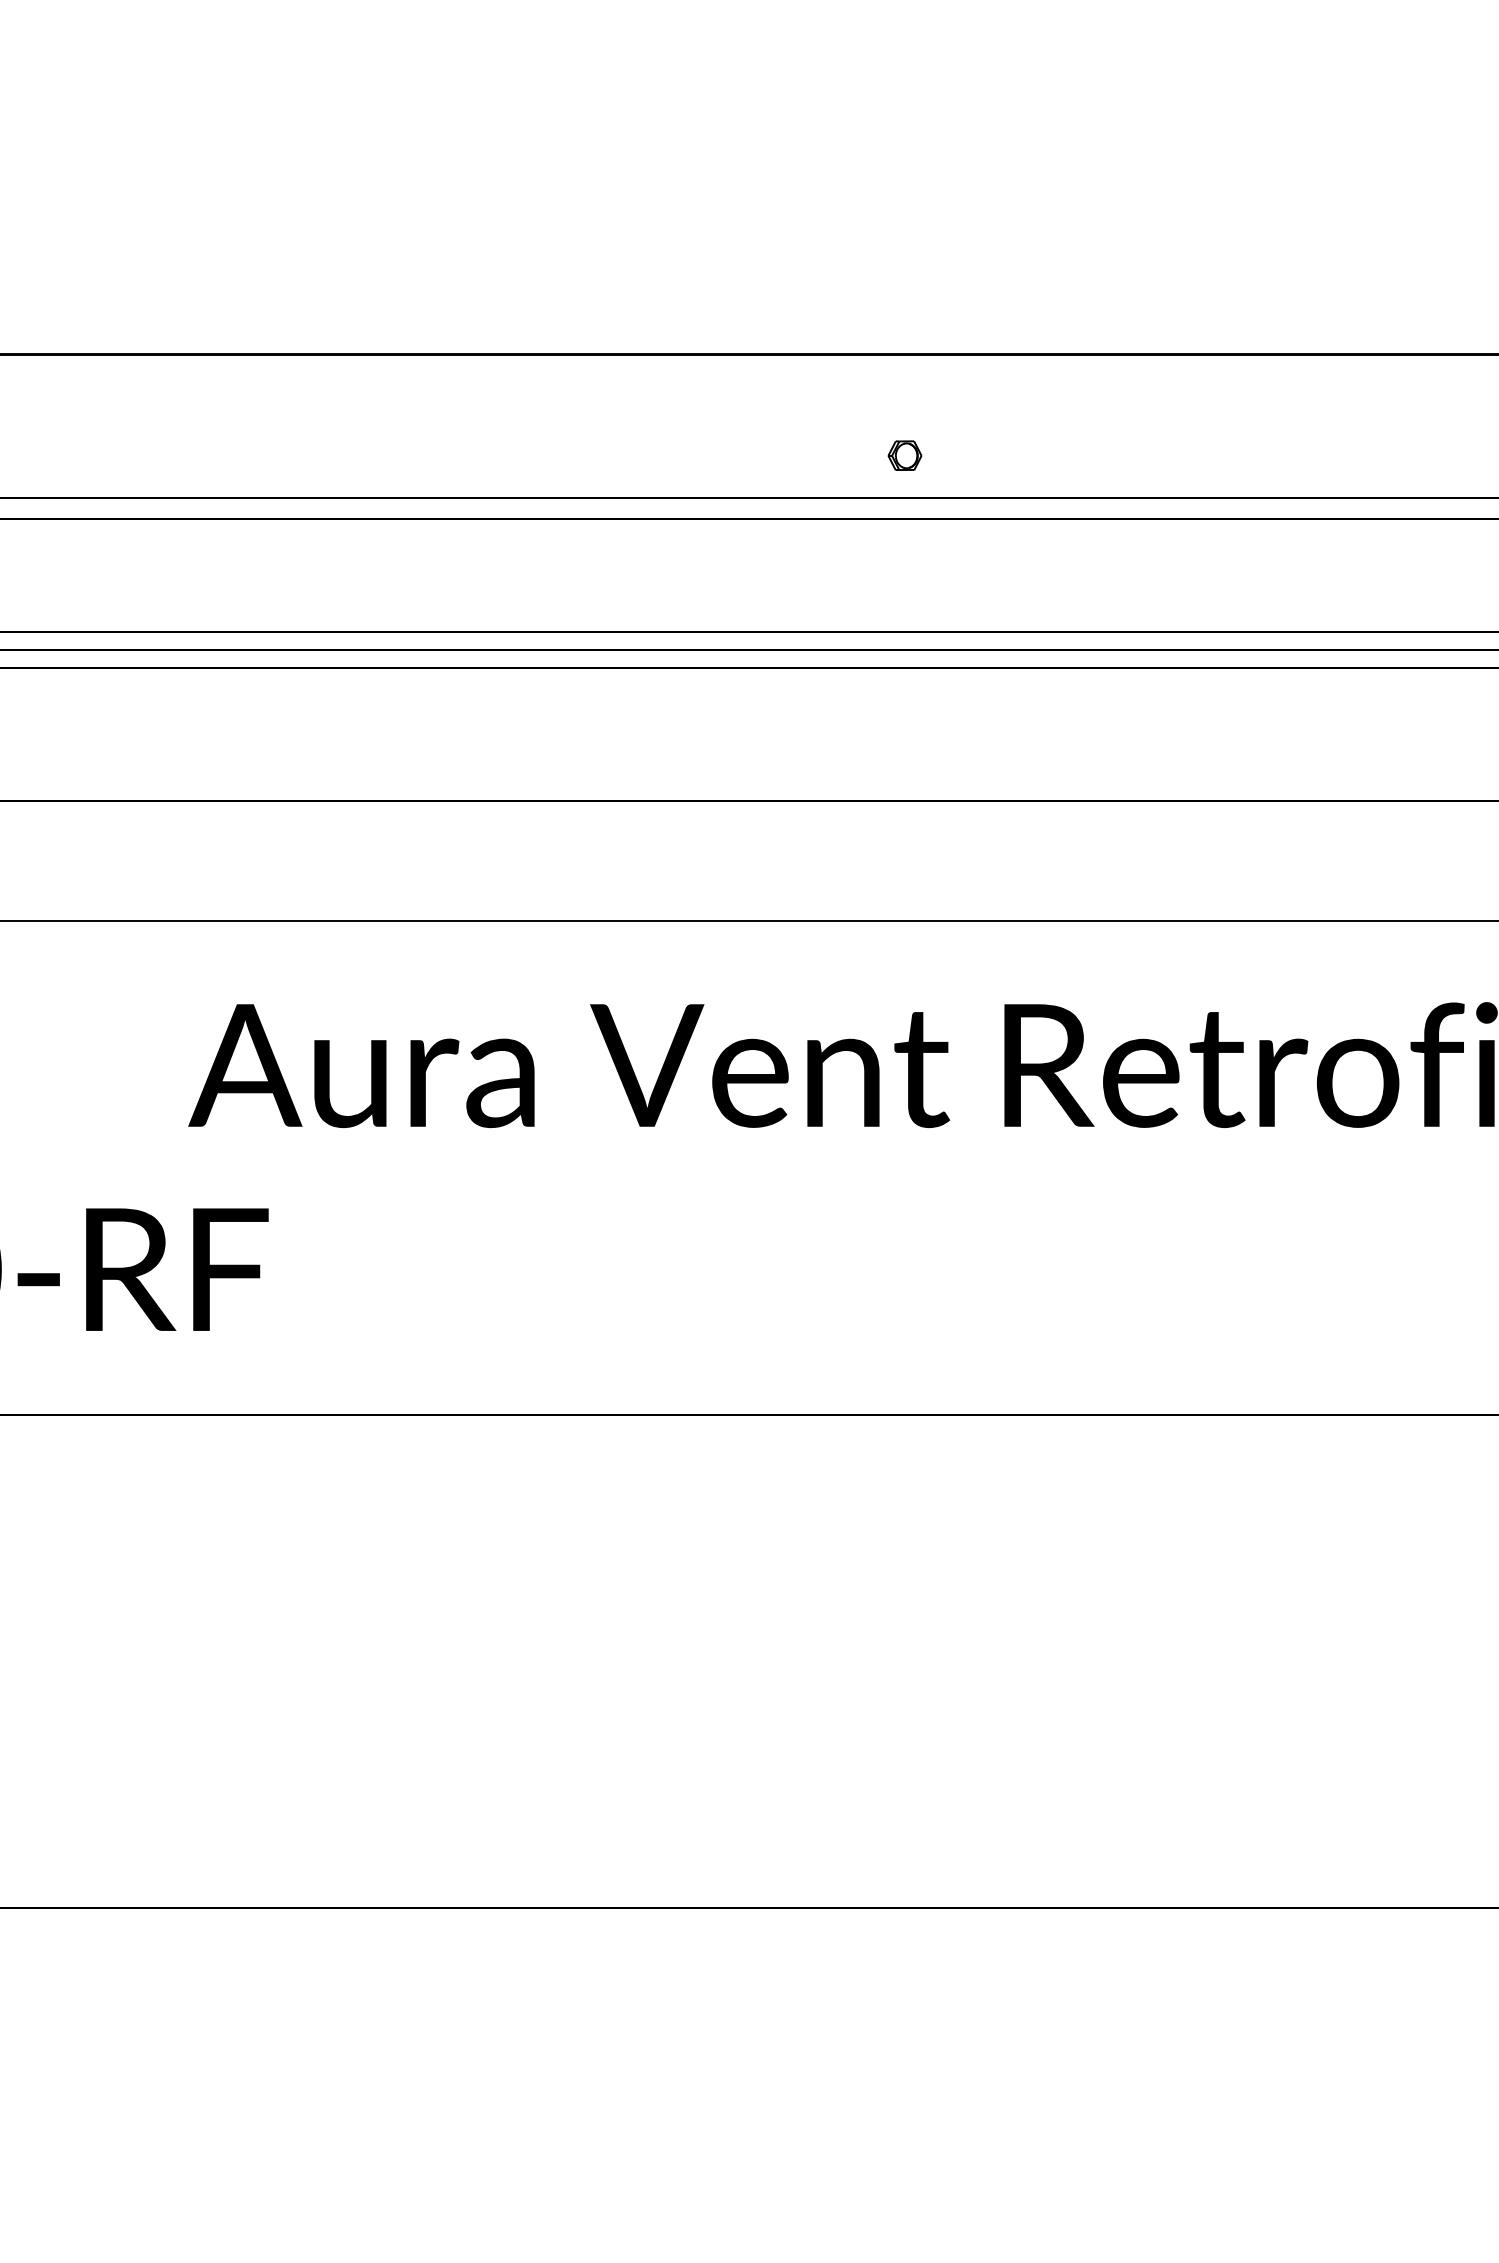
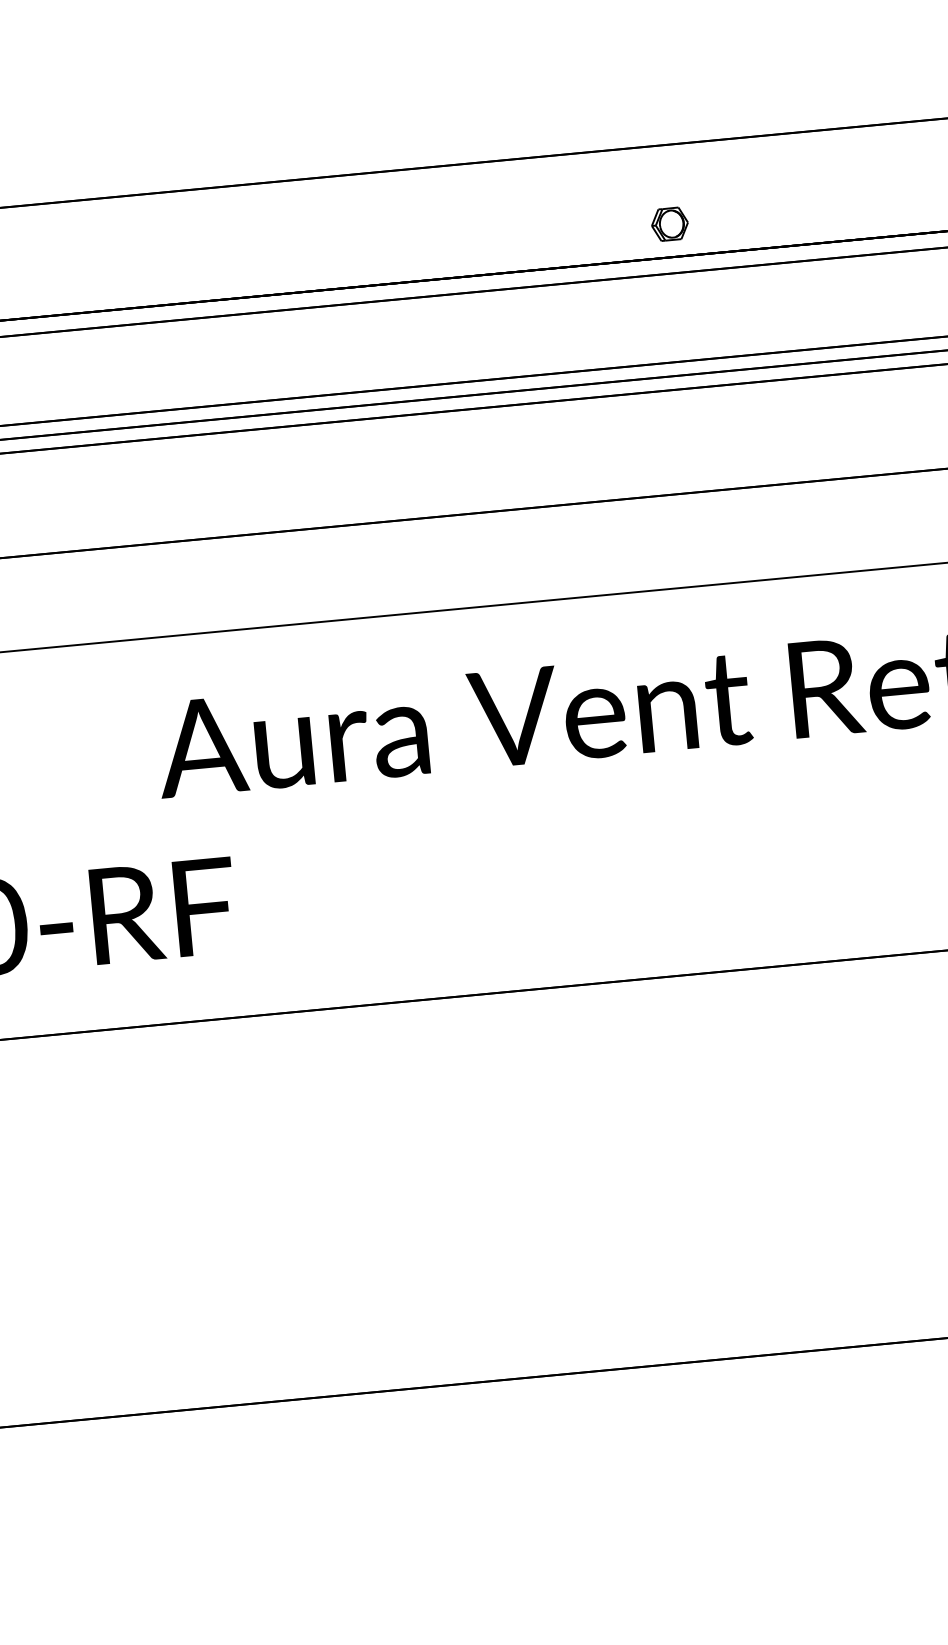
part: (904, 455) -> (669, 223), size x1.4

